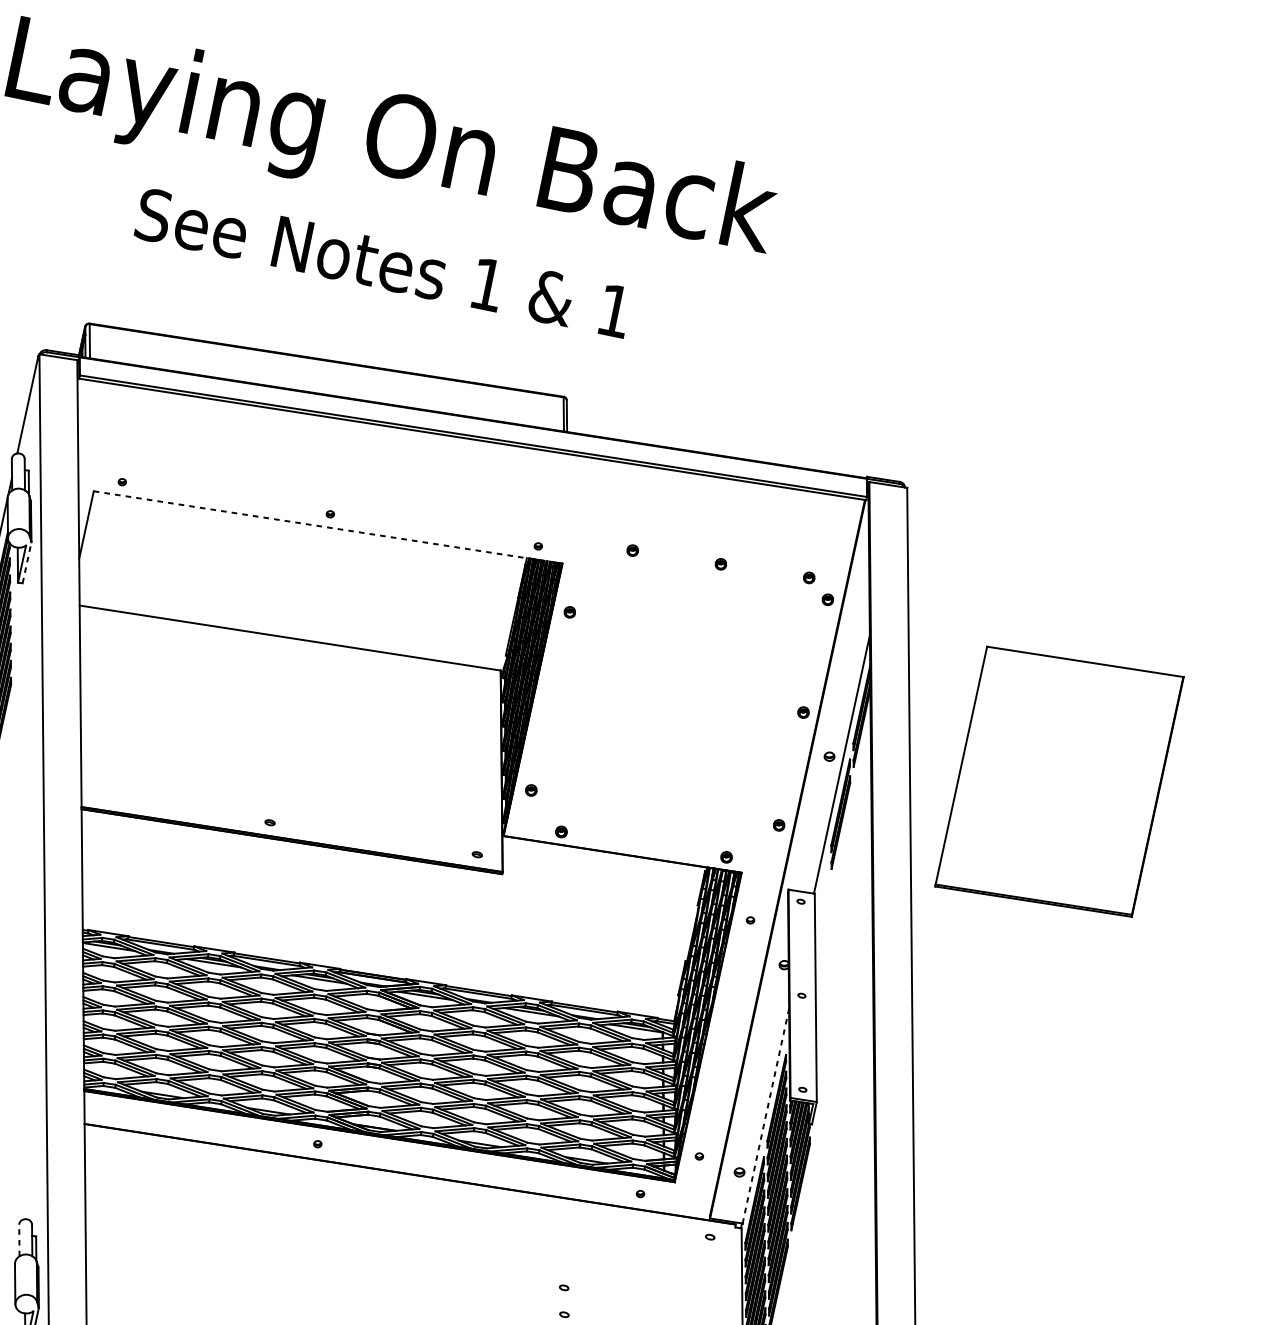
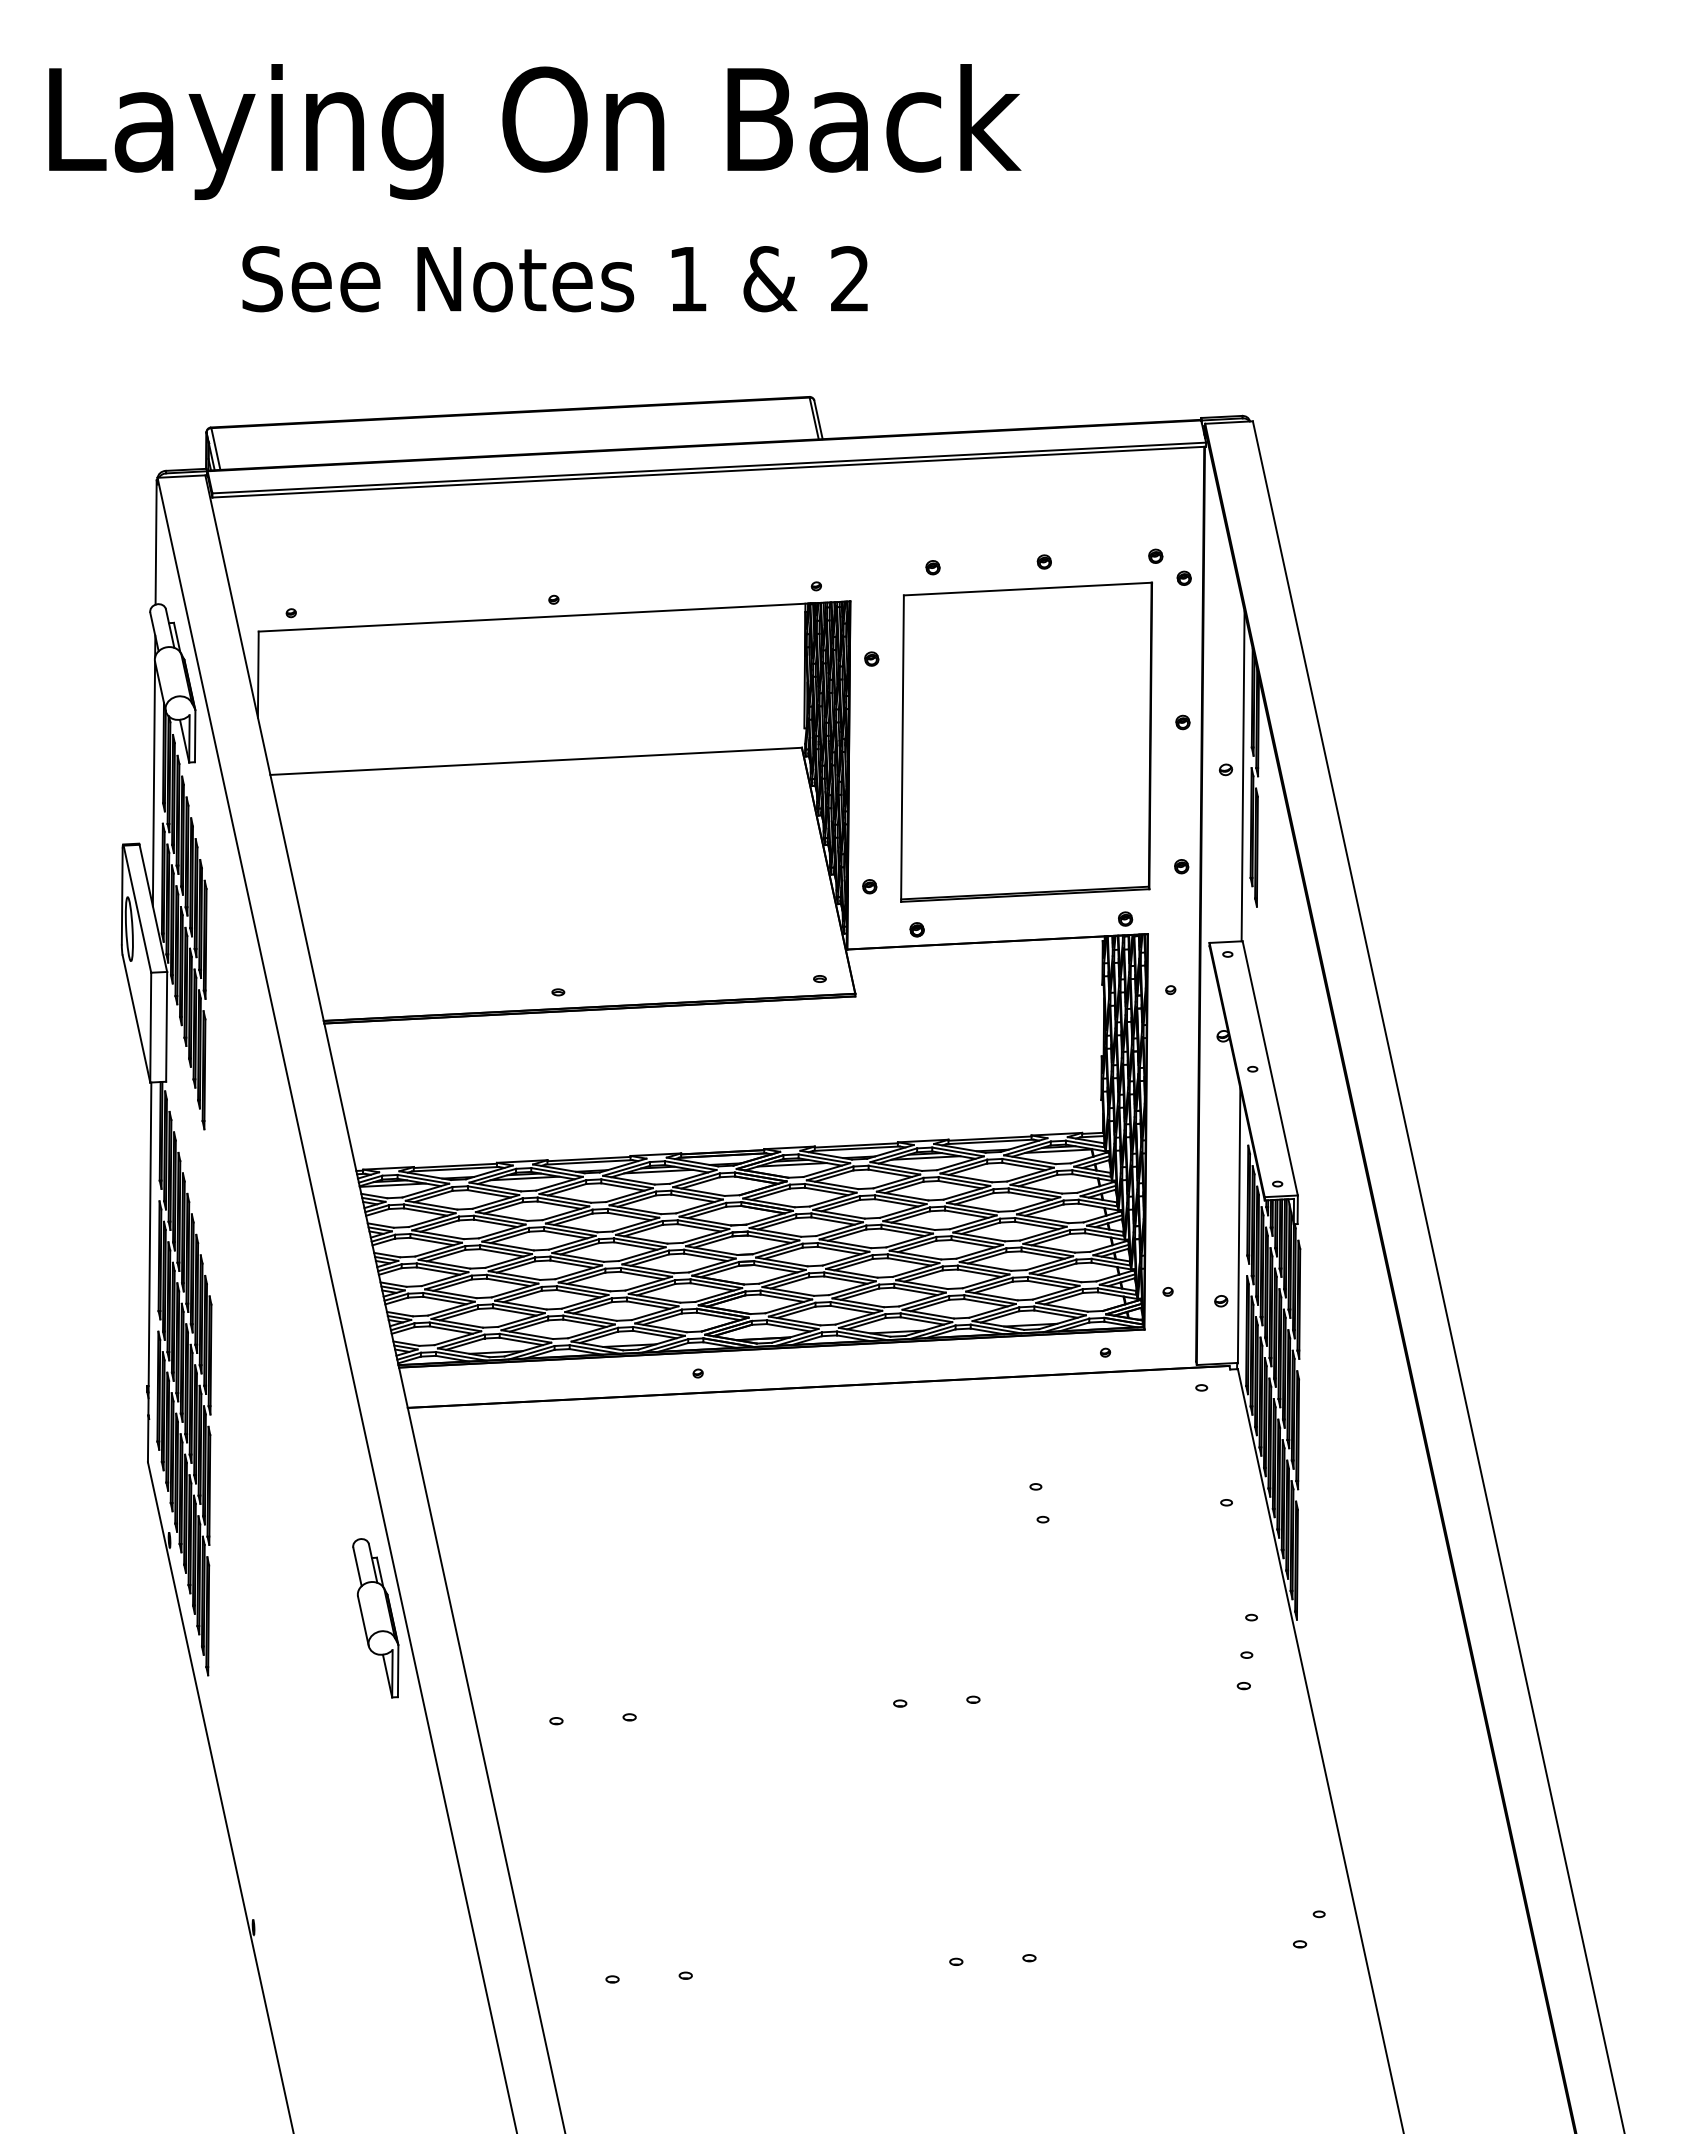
text: (614, 310) -> (849, 278), 1 -> 2
line: (328, 527) -> (555, 616), dashed -> solid
line: (27, 563) -> (195, 736), dashed -> solid
part: (1059, 781) -> (1026, 741), moved
line: (766, 1116) -> (1239, 1226), dashed -> solid
line: (19, 1240) -> (357, 1566), dashed -> solid

